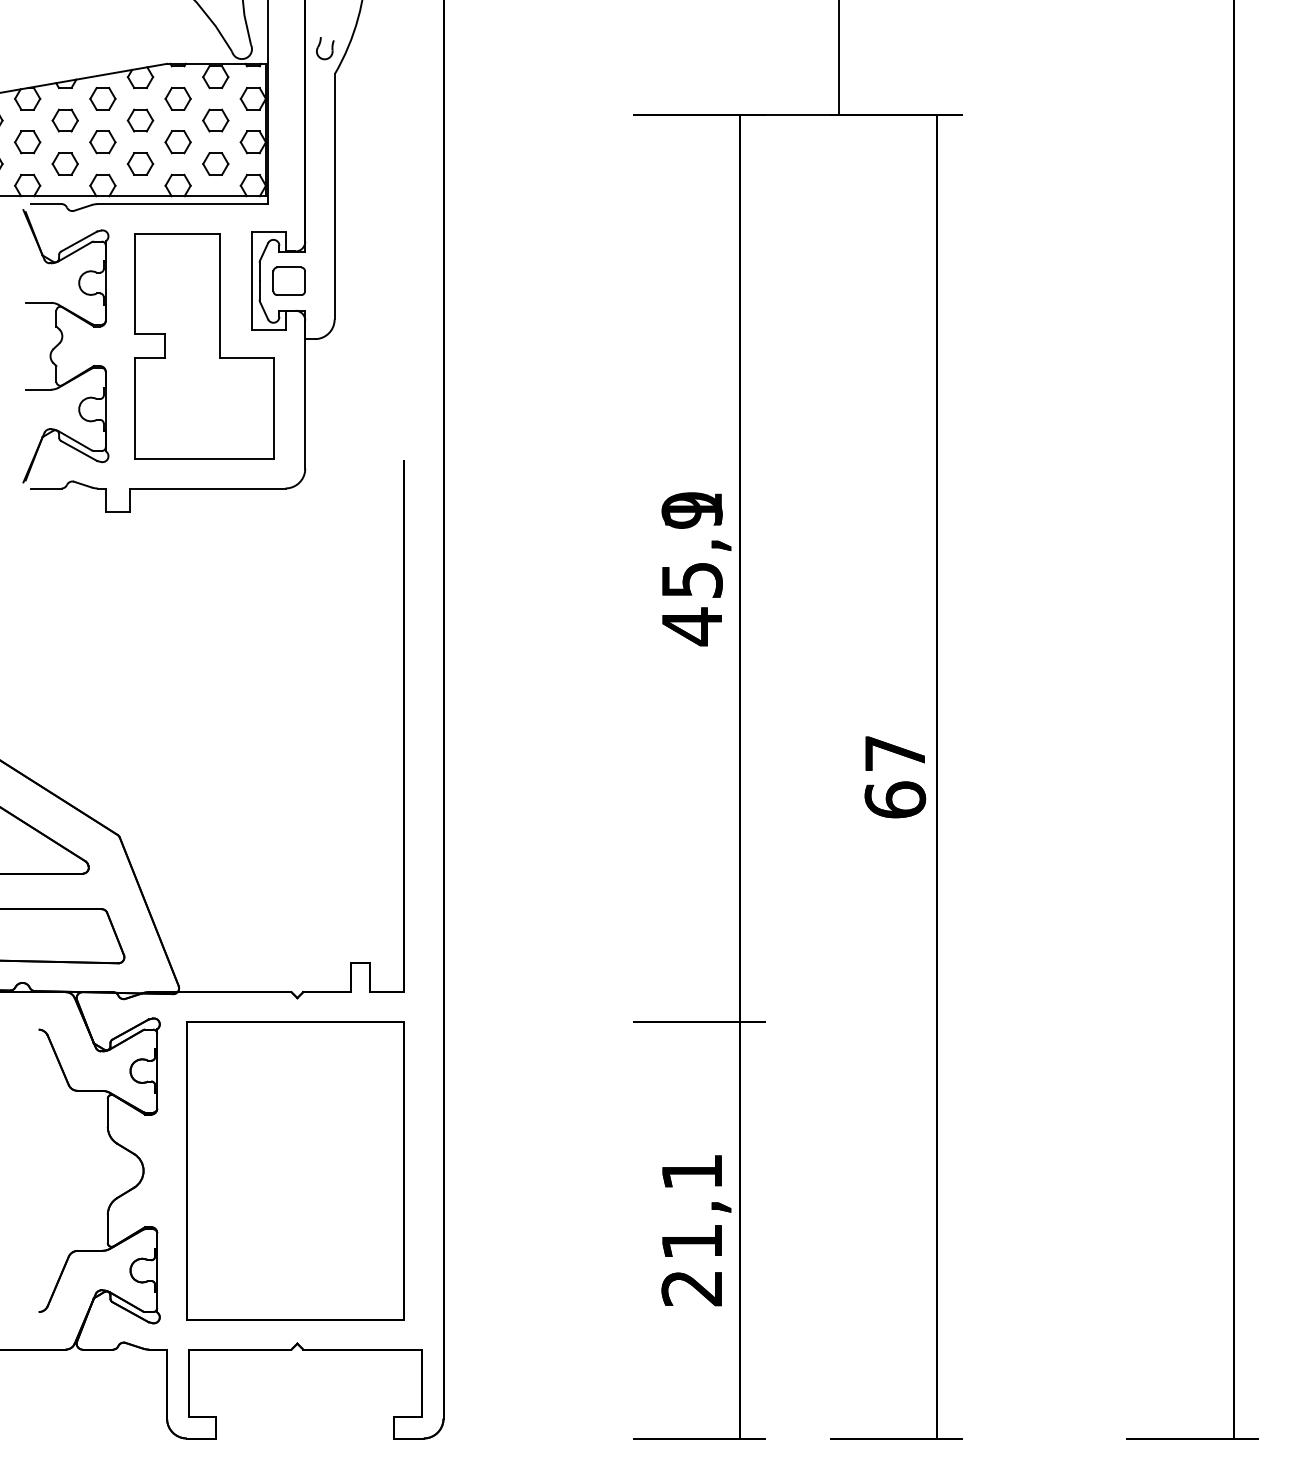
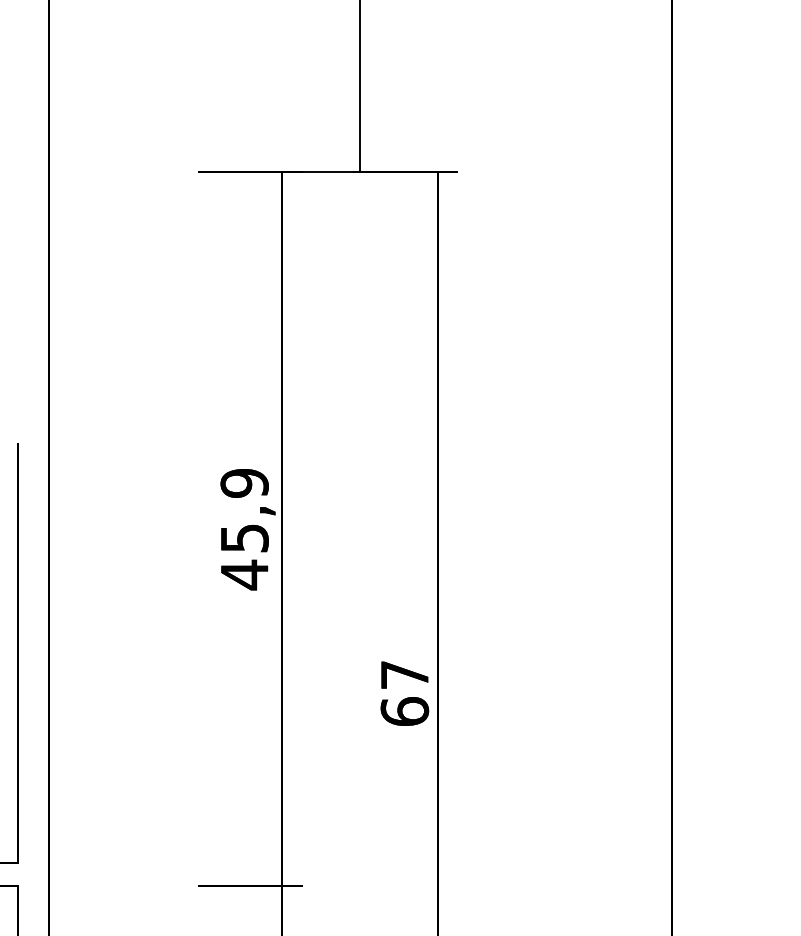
text: (691, 510) -> (244, 483), 45,1 -> 45,9

